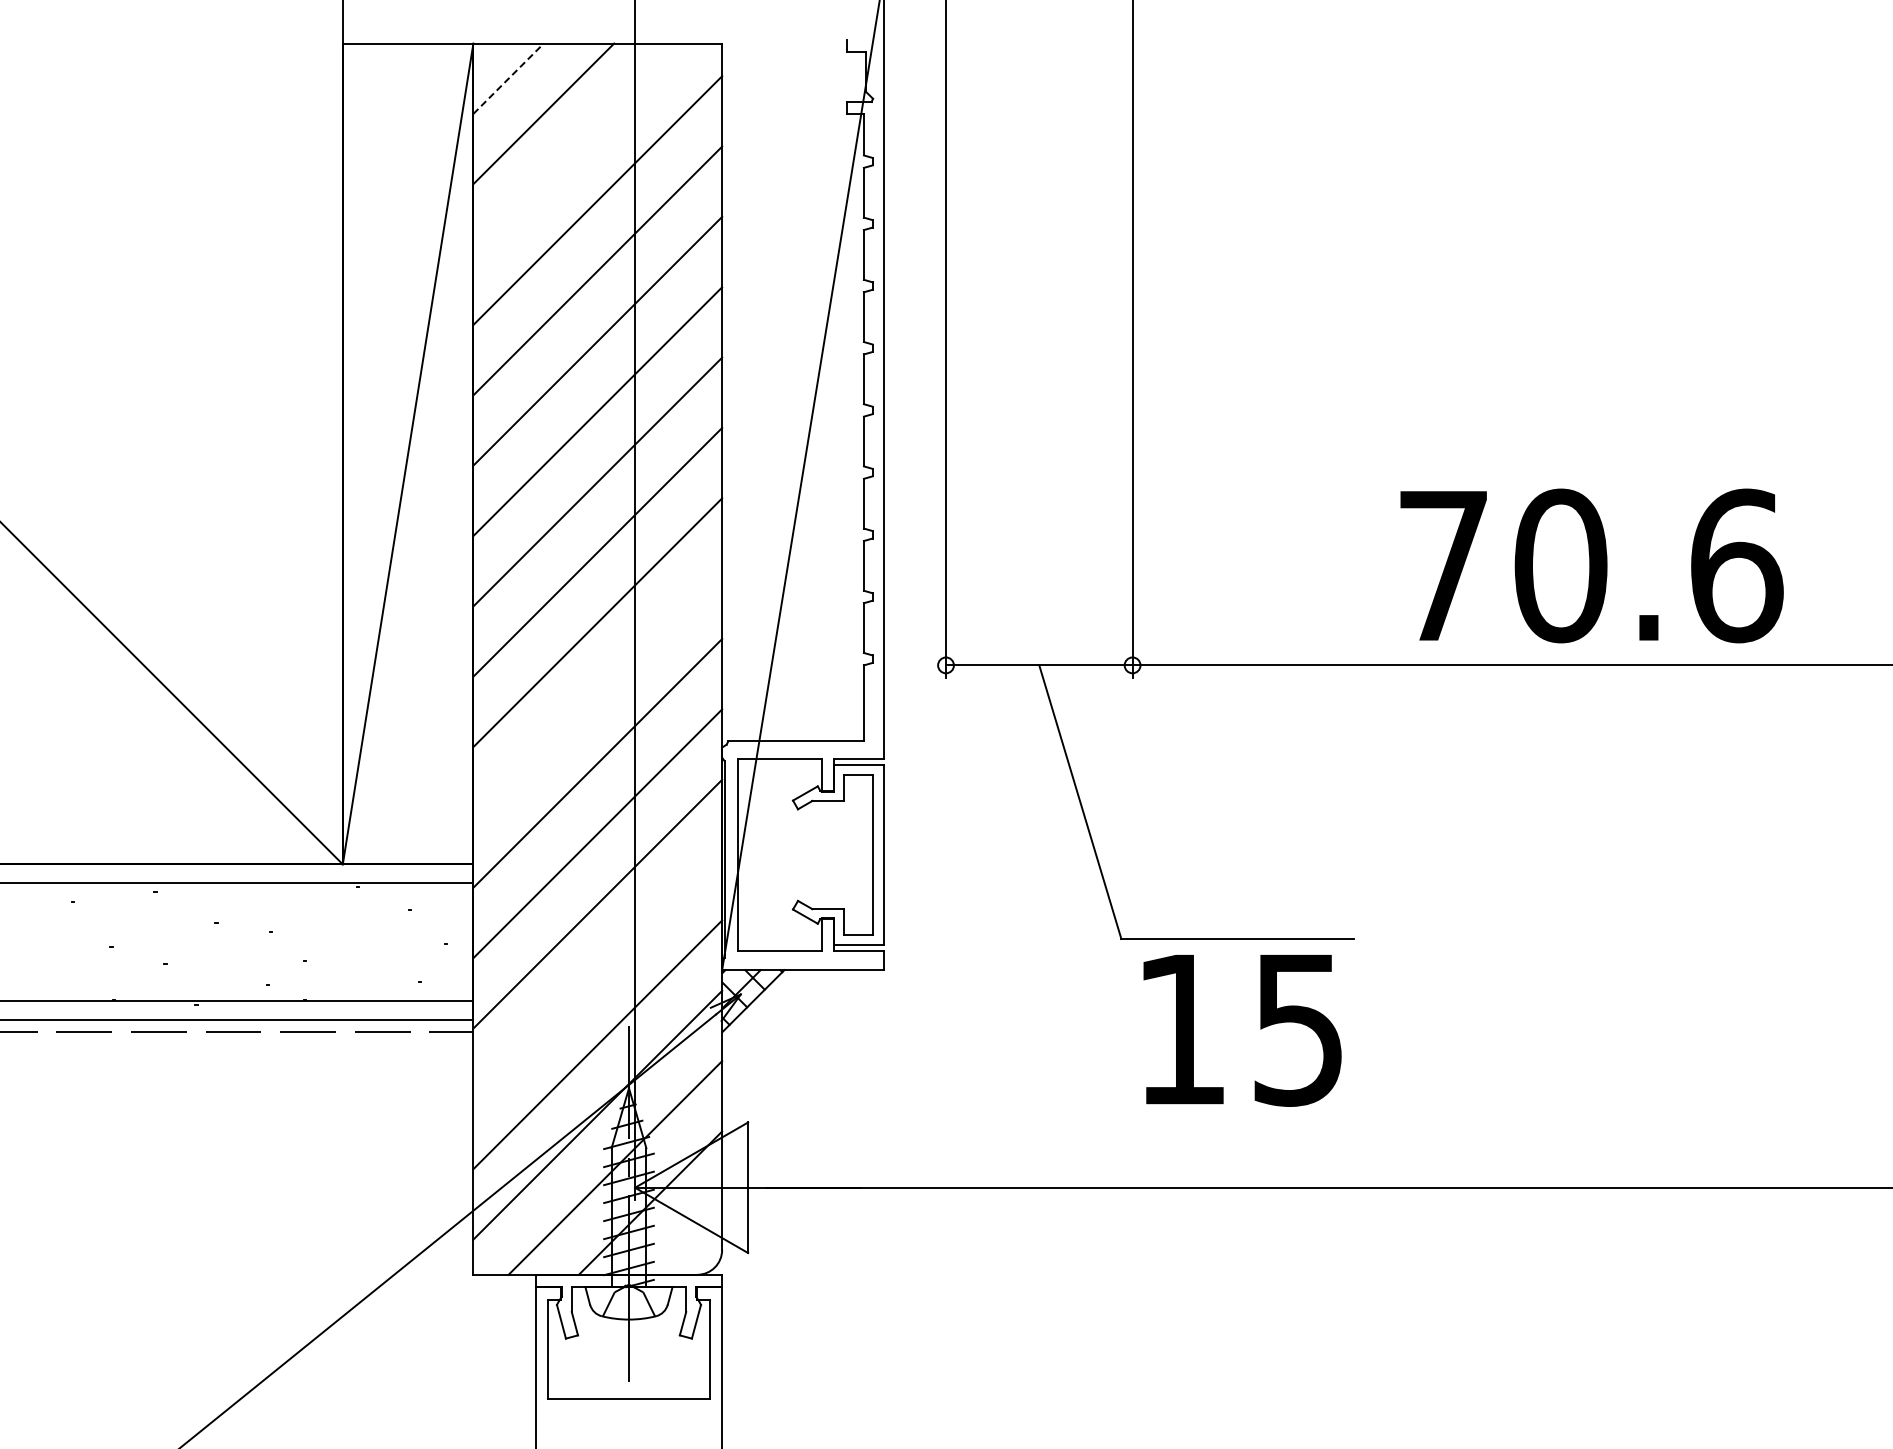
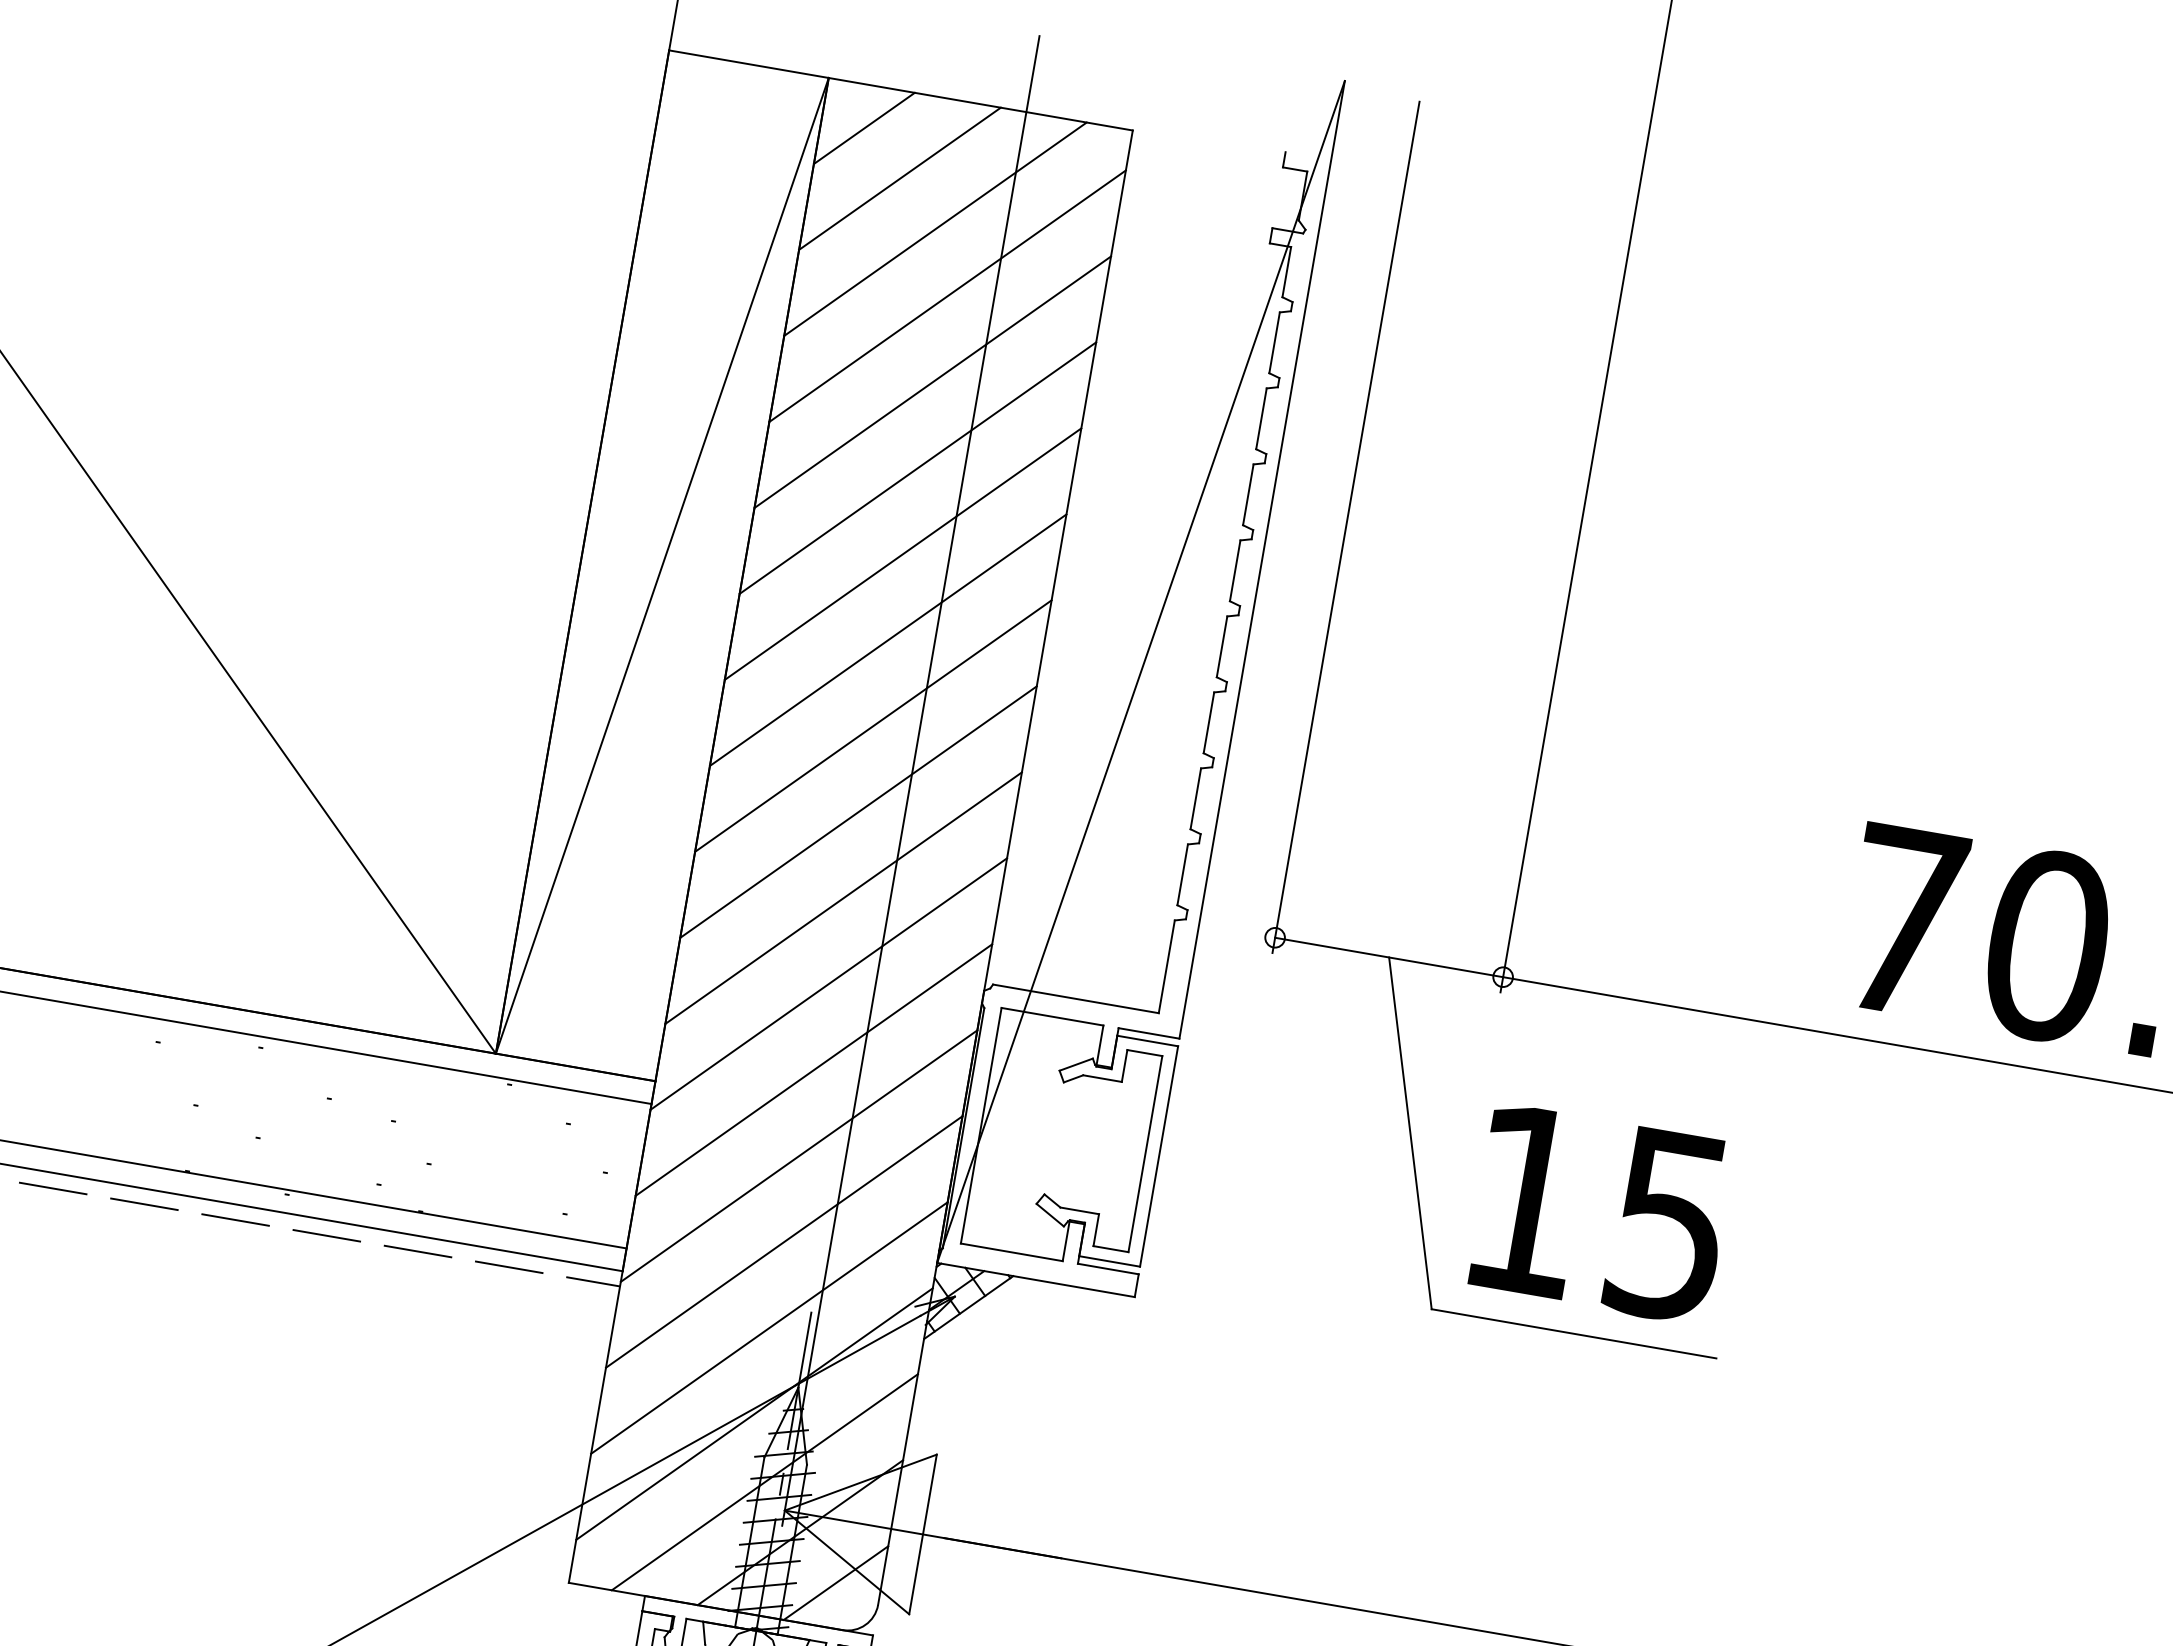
line: (508, 78) -> (864, 128), dashed -> solid
line: (578, 148) -> (935, 228), added
line: (597, 692) -> (843, 897), added
line: (597, 974) -> (783, 1242), added
text: (1242, 1030) -> (1600, 1214), moved
line: (685, 1237) -> (835, 1582), added

